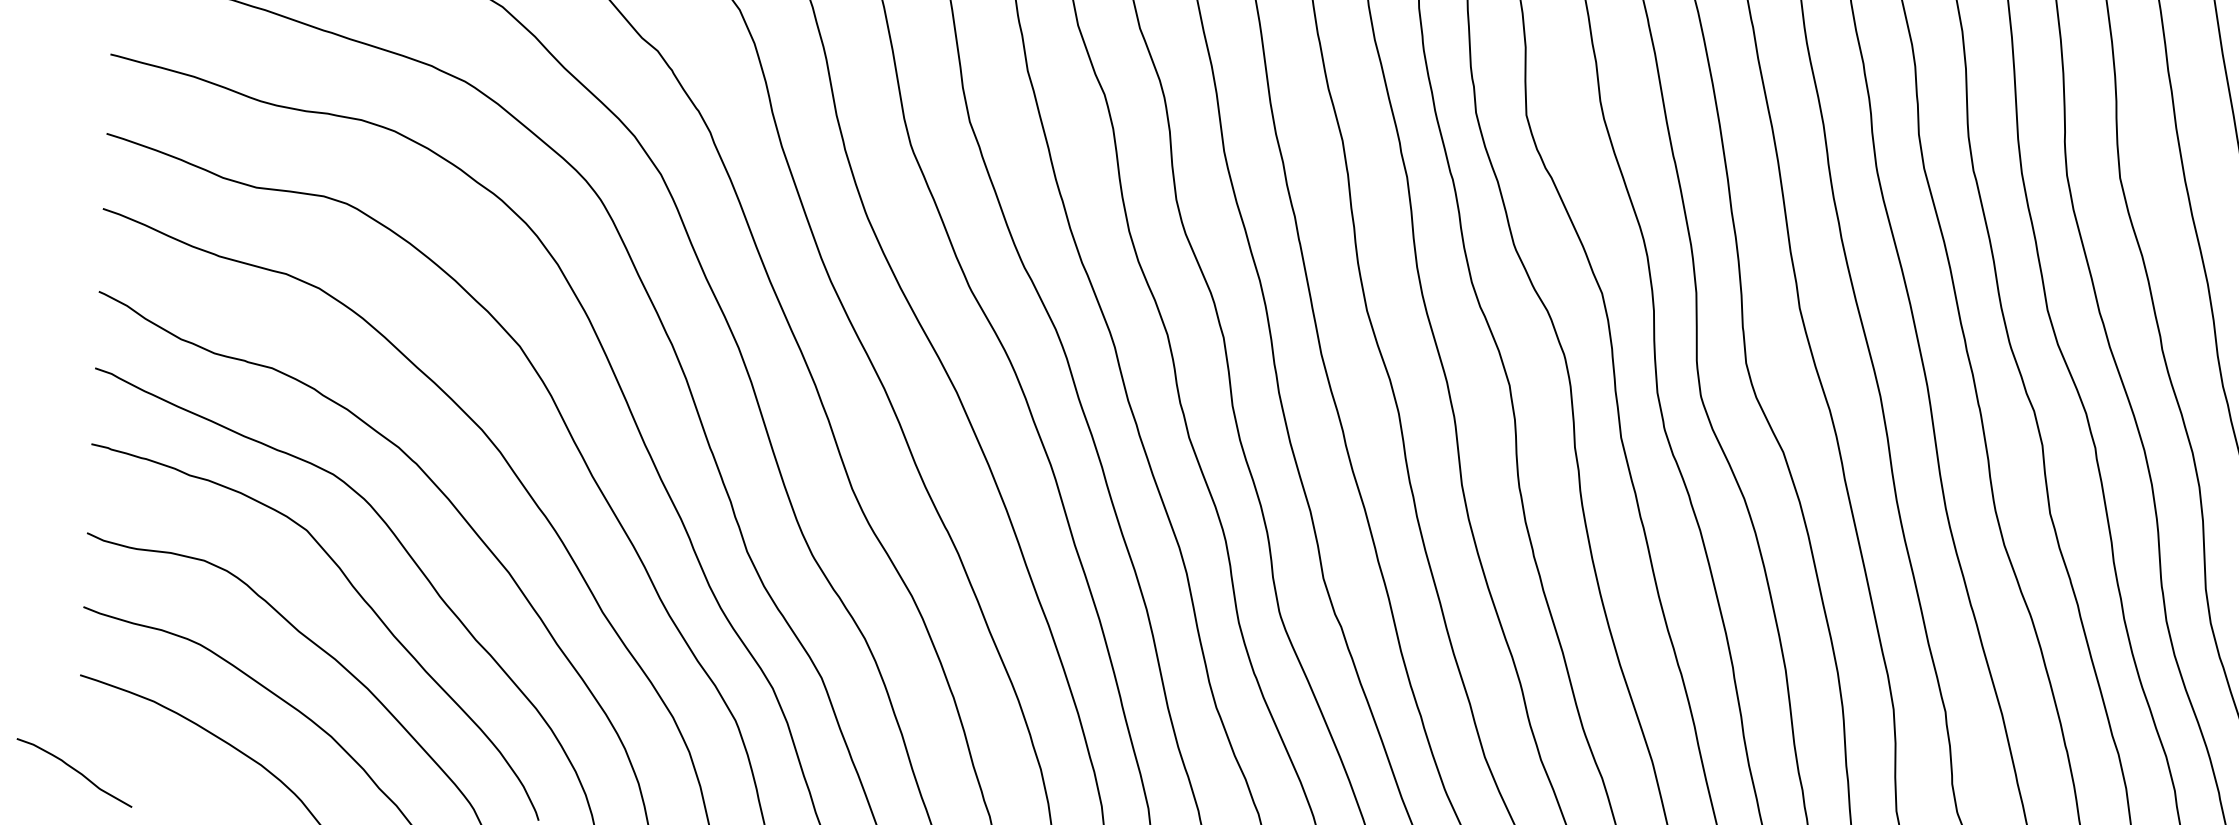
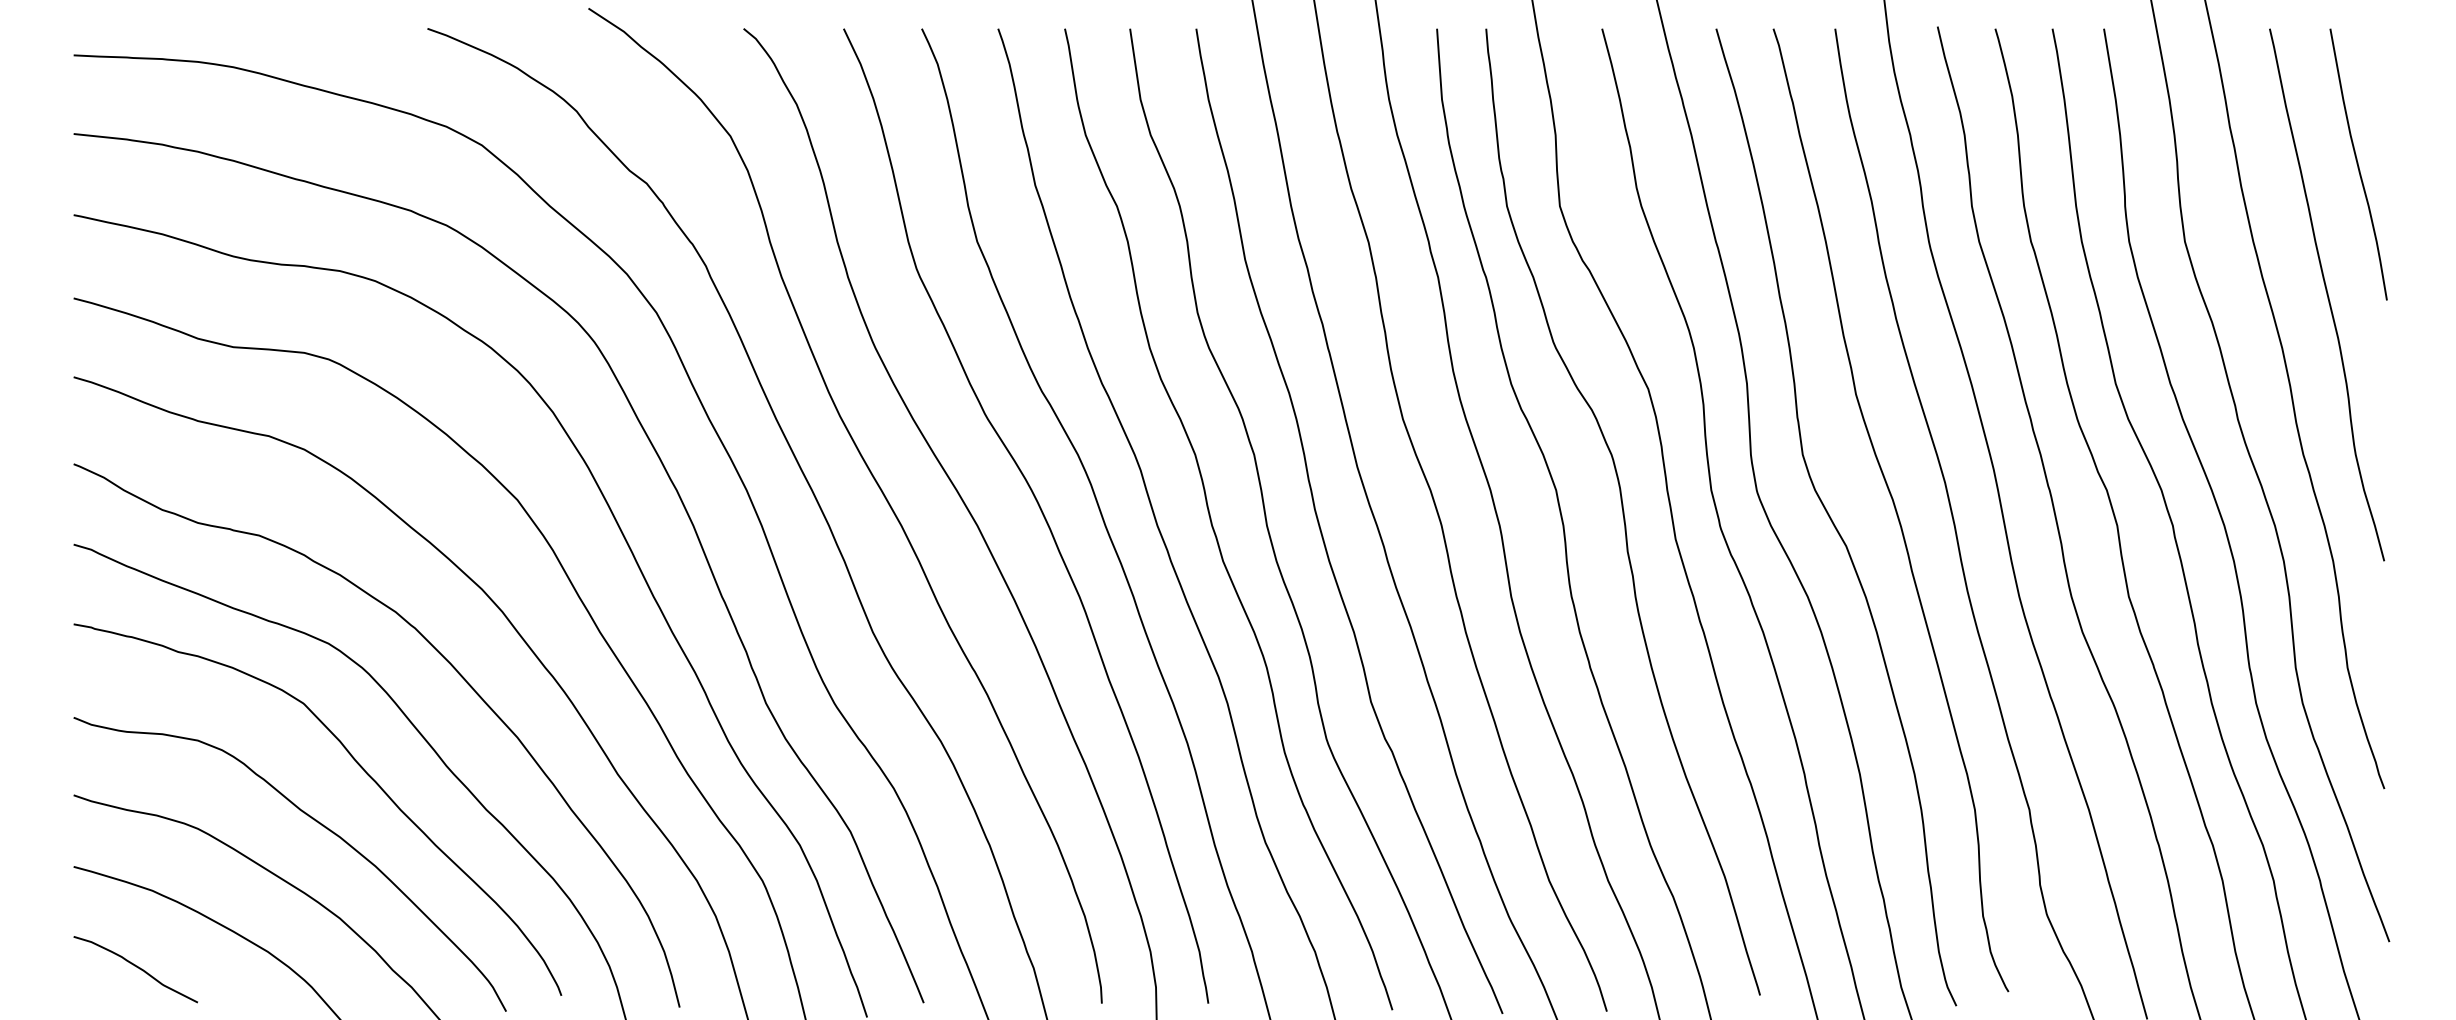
curve: (75, 771) -> (136, 967), moved

